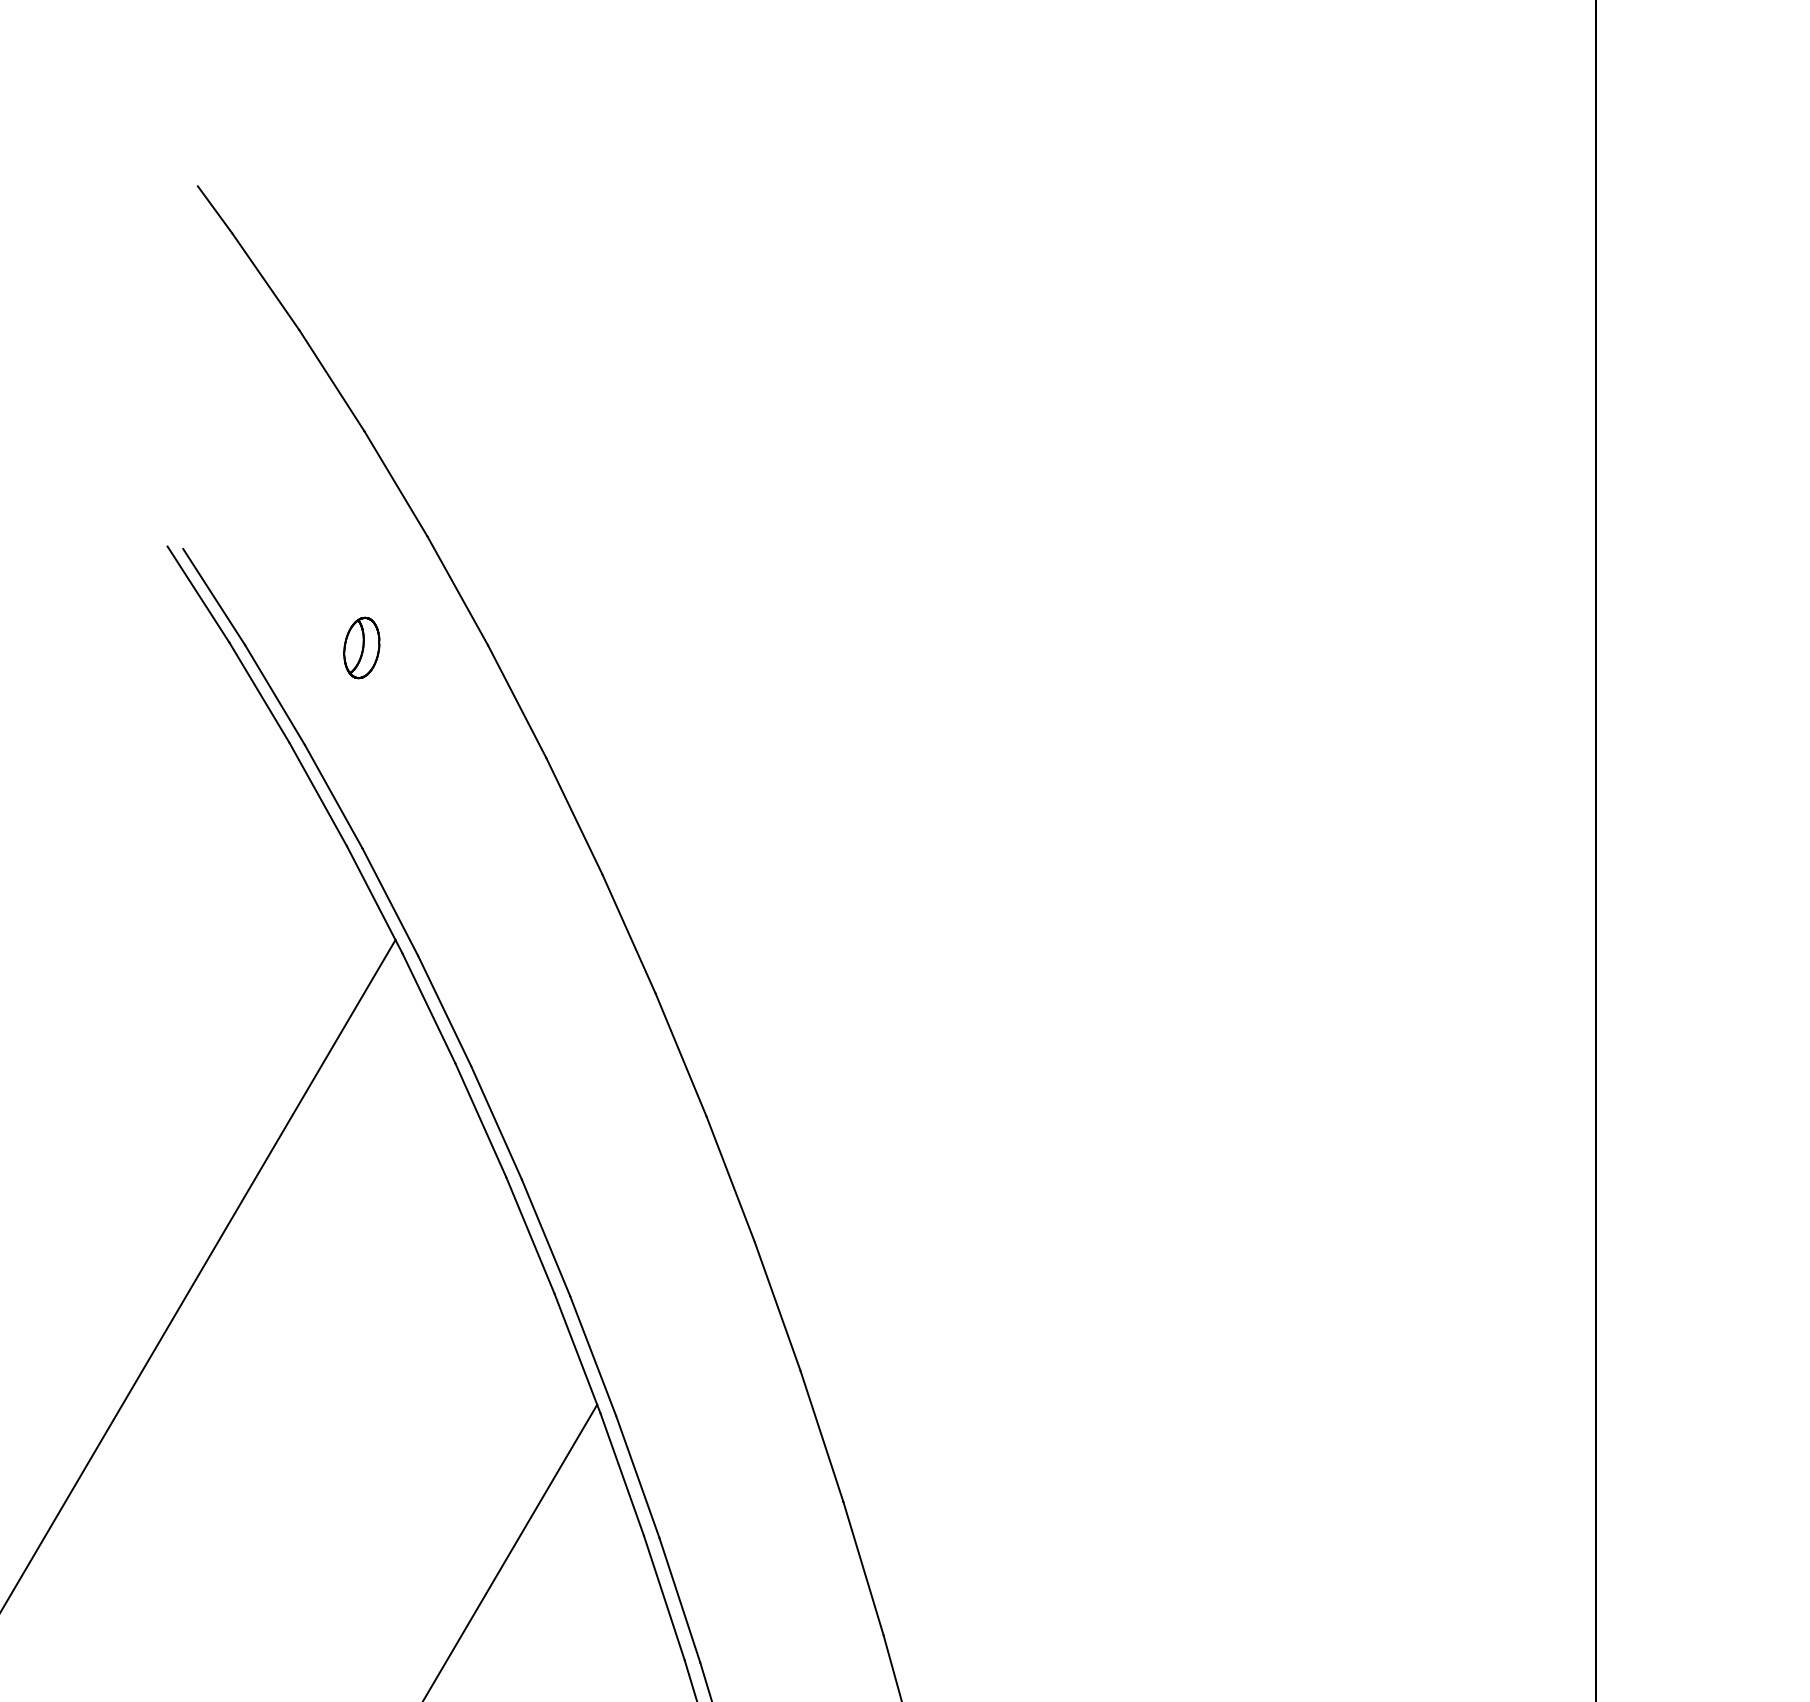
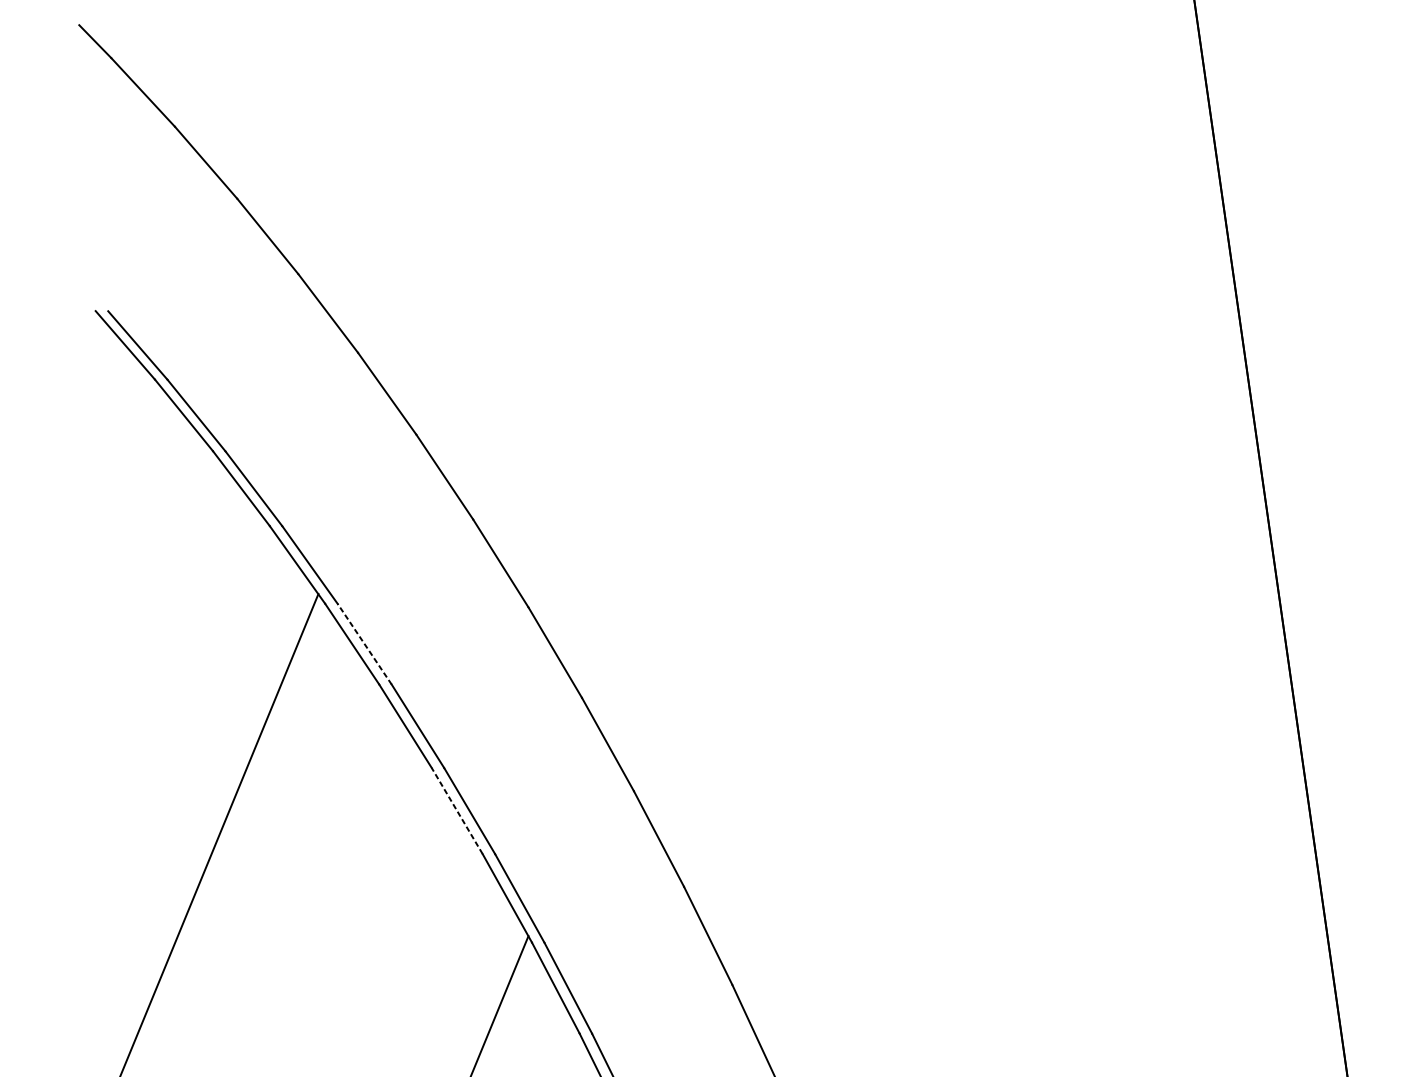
part: (361, 647) -> (259, 368), removed
line: (444, 1010) -> (364, 644), solid -> dashed
line: (530, 1235) -> (457, 810), solid -> dashed

